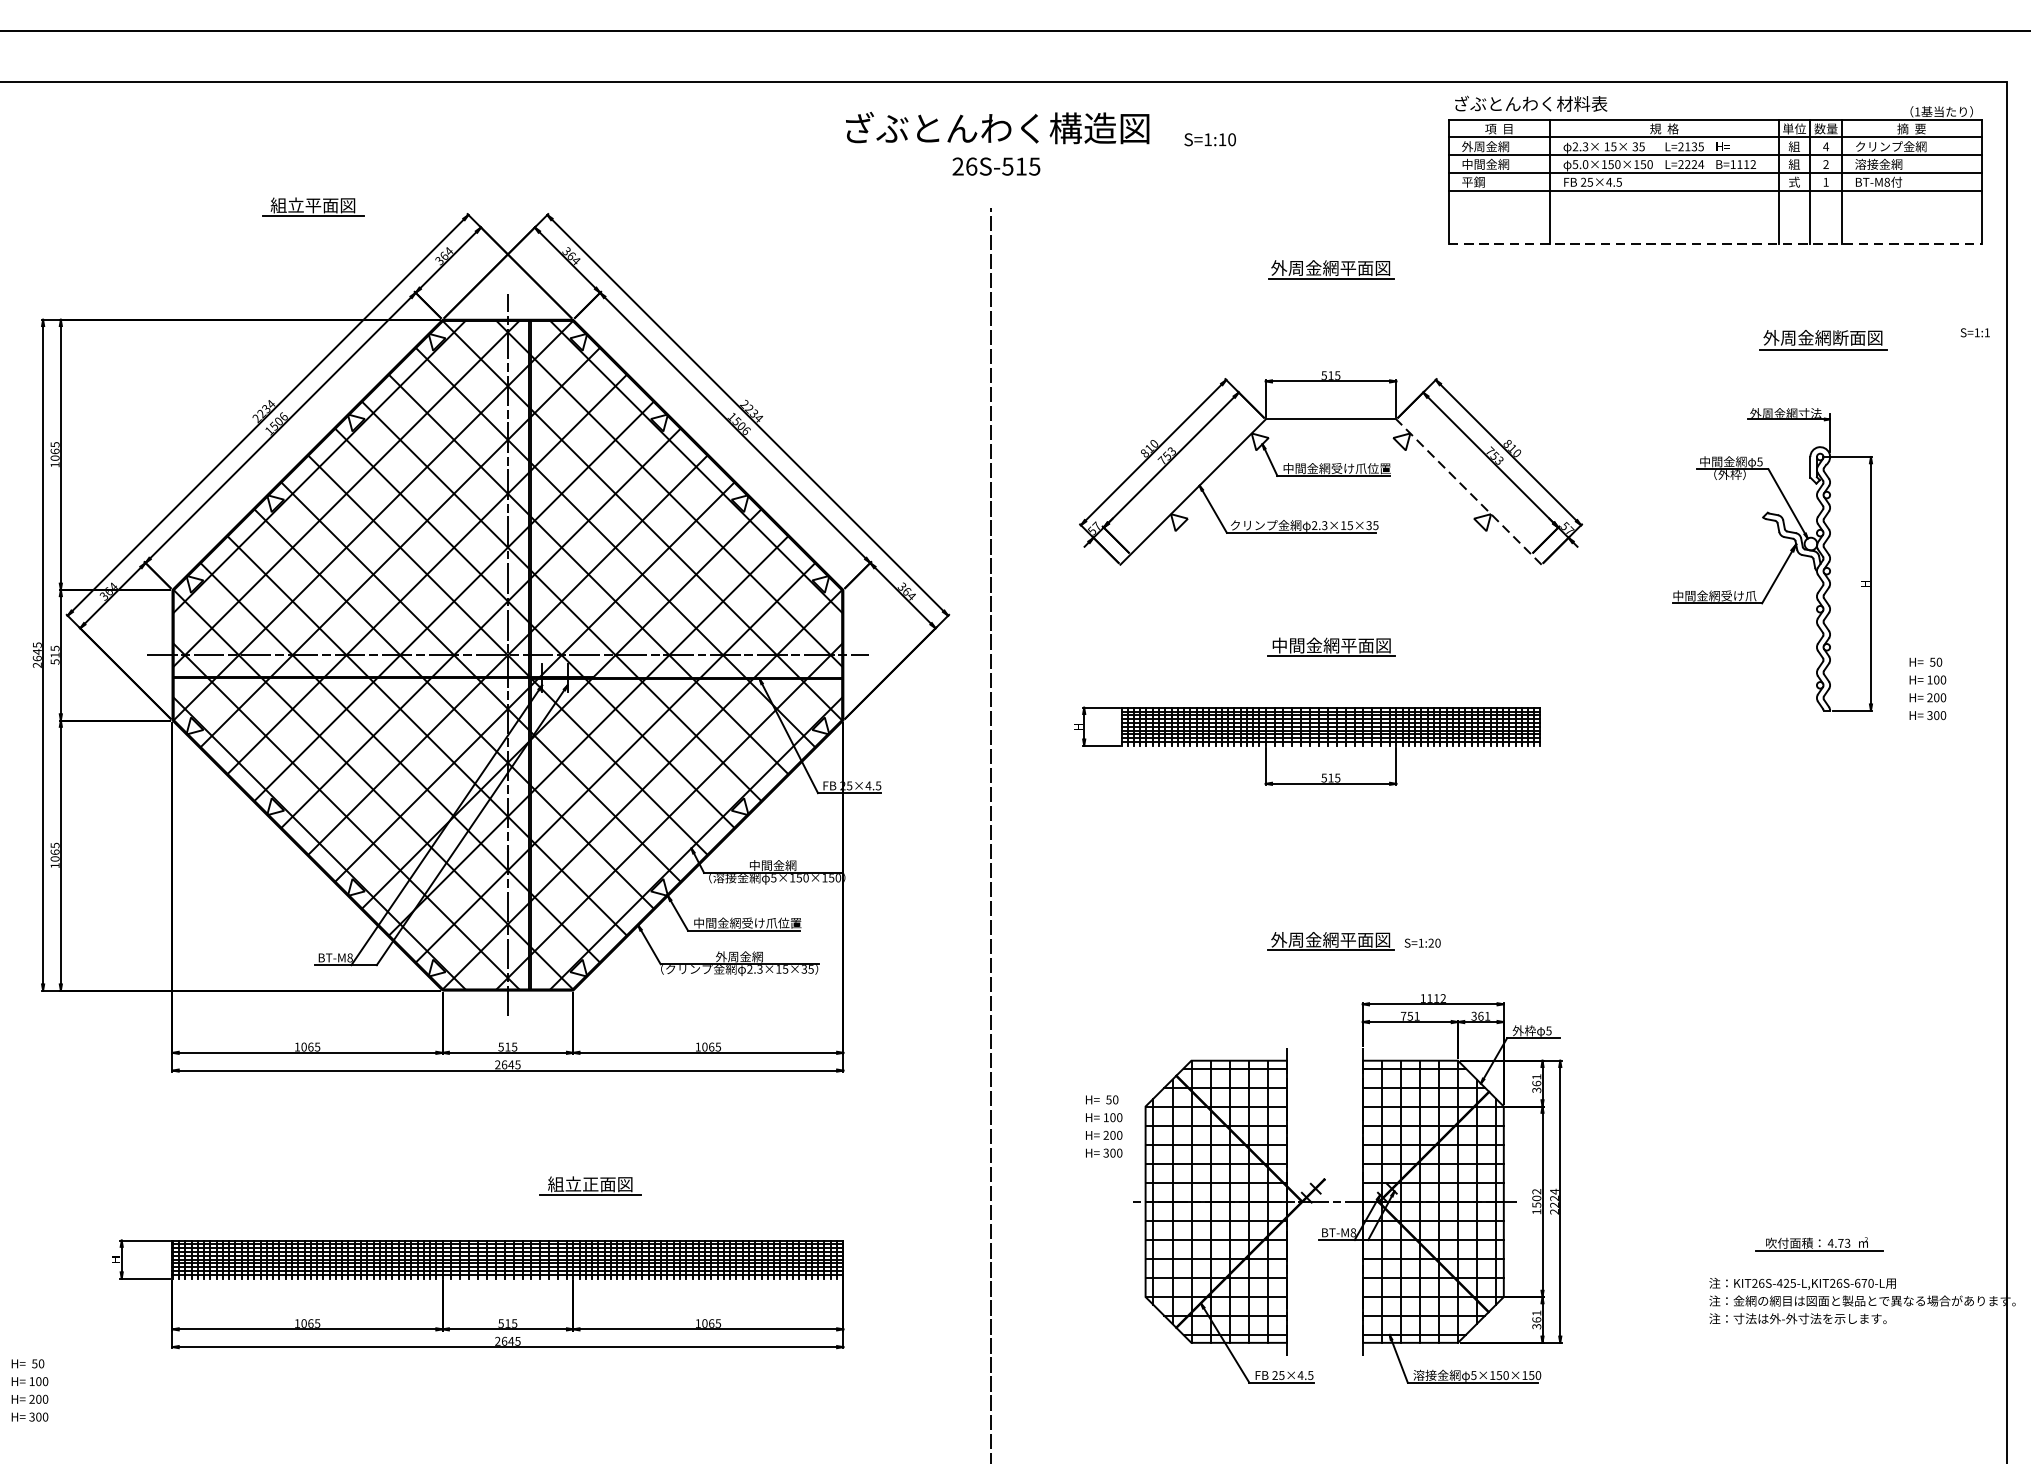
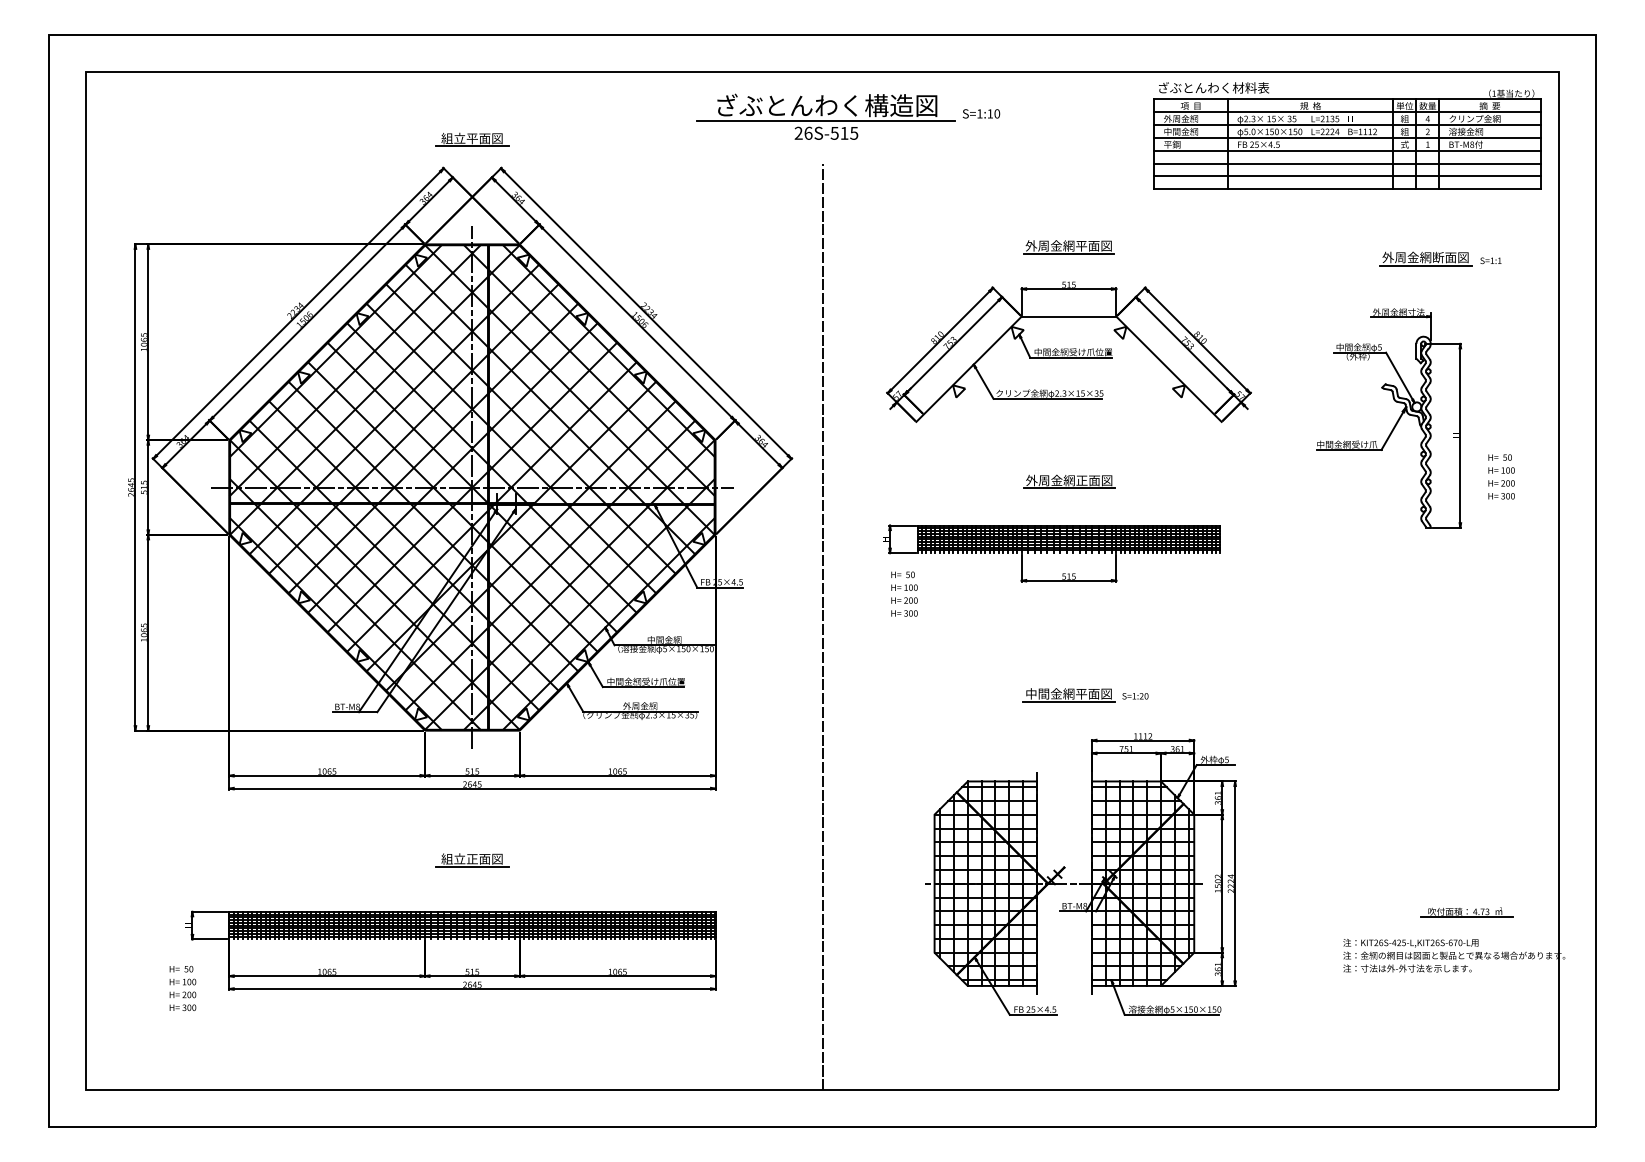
line: (995, 150) -> (825, 121), added
part: (313, 206) -> (472, 139), moved
line: (1715, 208) -> (1347, 163), added
line: (1715, 226) -> (1347, 176), added
line: (1715, 244) -> (1347, 189), dashed -> solid
part: (1330, 270) -> (1068, 247), moved
text: (1974, 332) -> (1490, 260), moved
line: (1468, 490) -> (1168, 368), dashed -> solid
text: (1313, 645) -> (1056, 480), 中間金網平面図 -> 外周金網正面図
text: (1927, 688) -> (1501, 476), moved
text: (1287, 939) -> (1037, 693), 外周金網平面図 -> 中間金網平面図
text: (1104, 1125) -> (904, 593), moved
part: (590, 1186) -> (472, 860), moved
part: (1818, 1244) -> (1466, 912), moved
text: (29, 1390) -> (182, 988), moved

